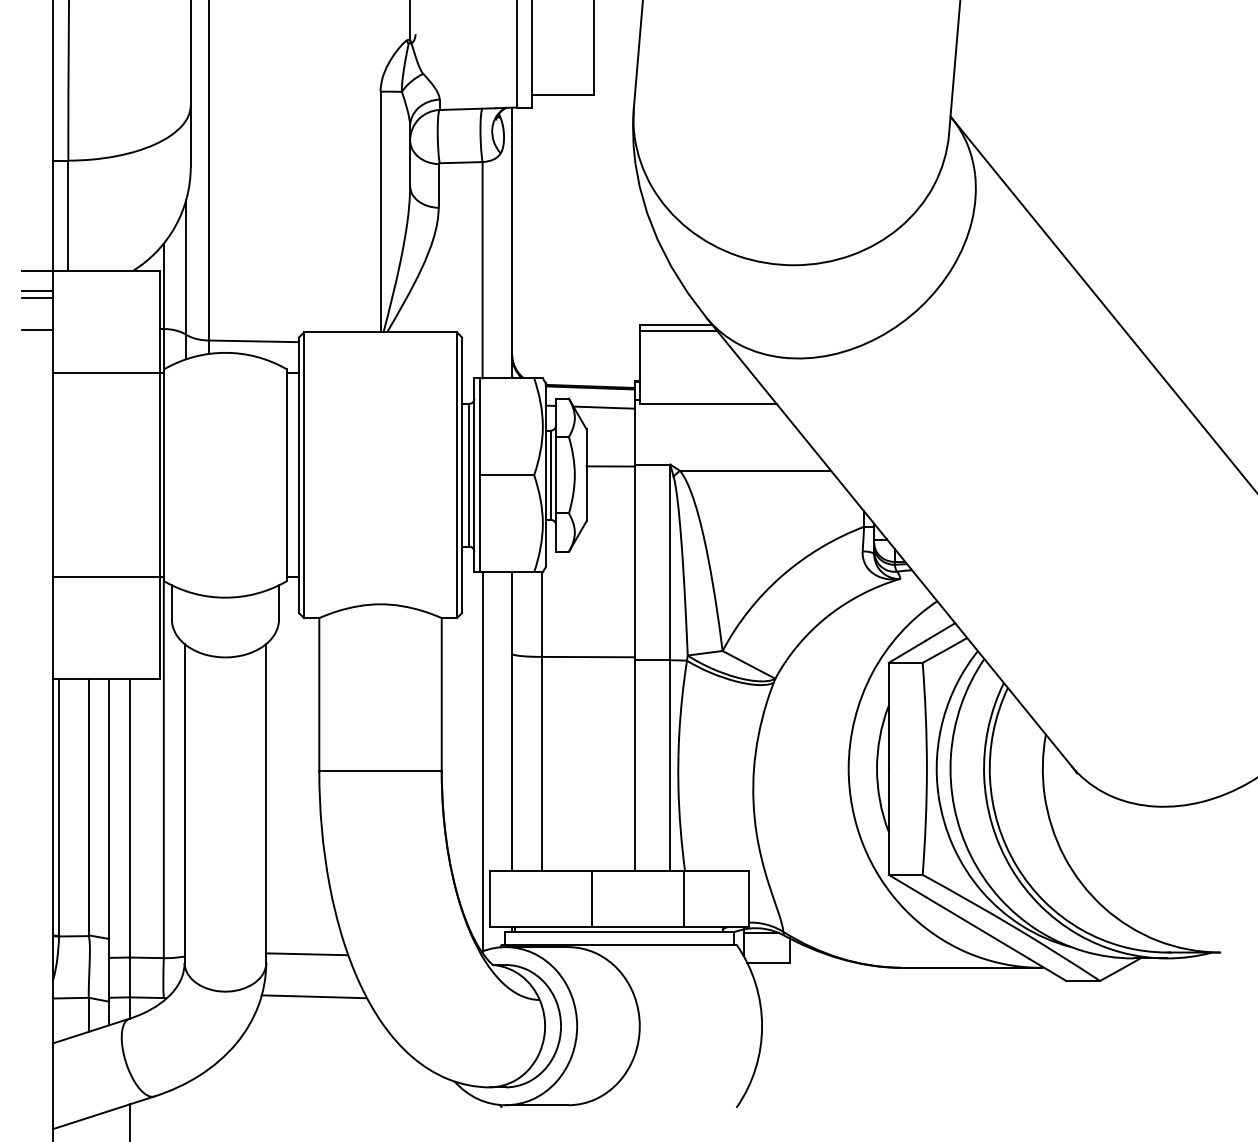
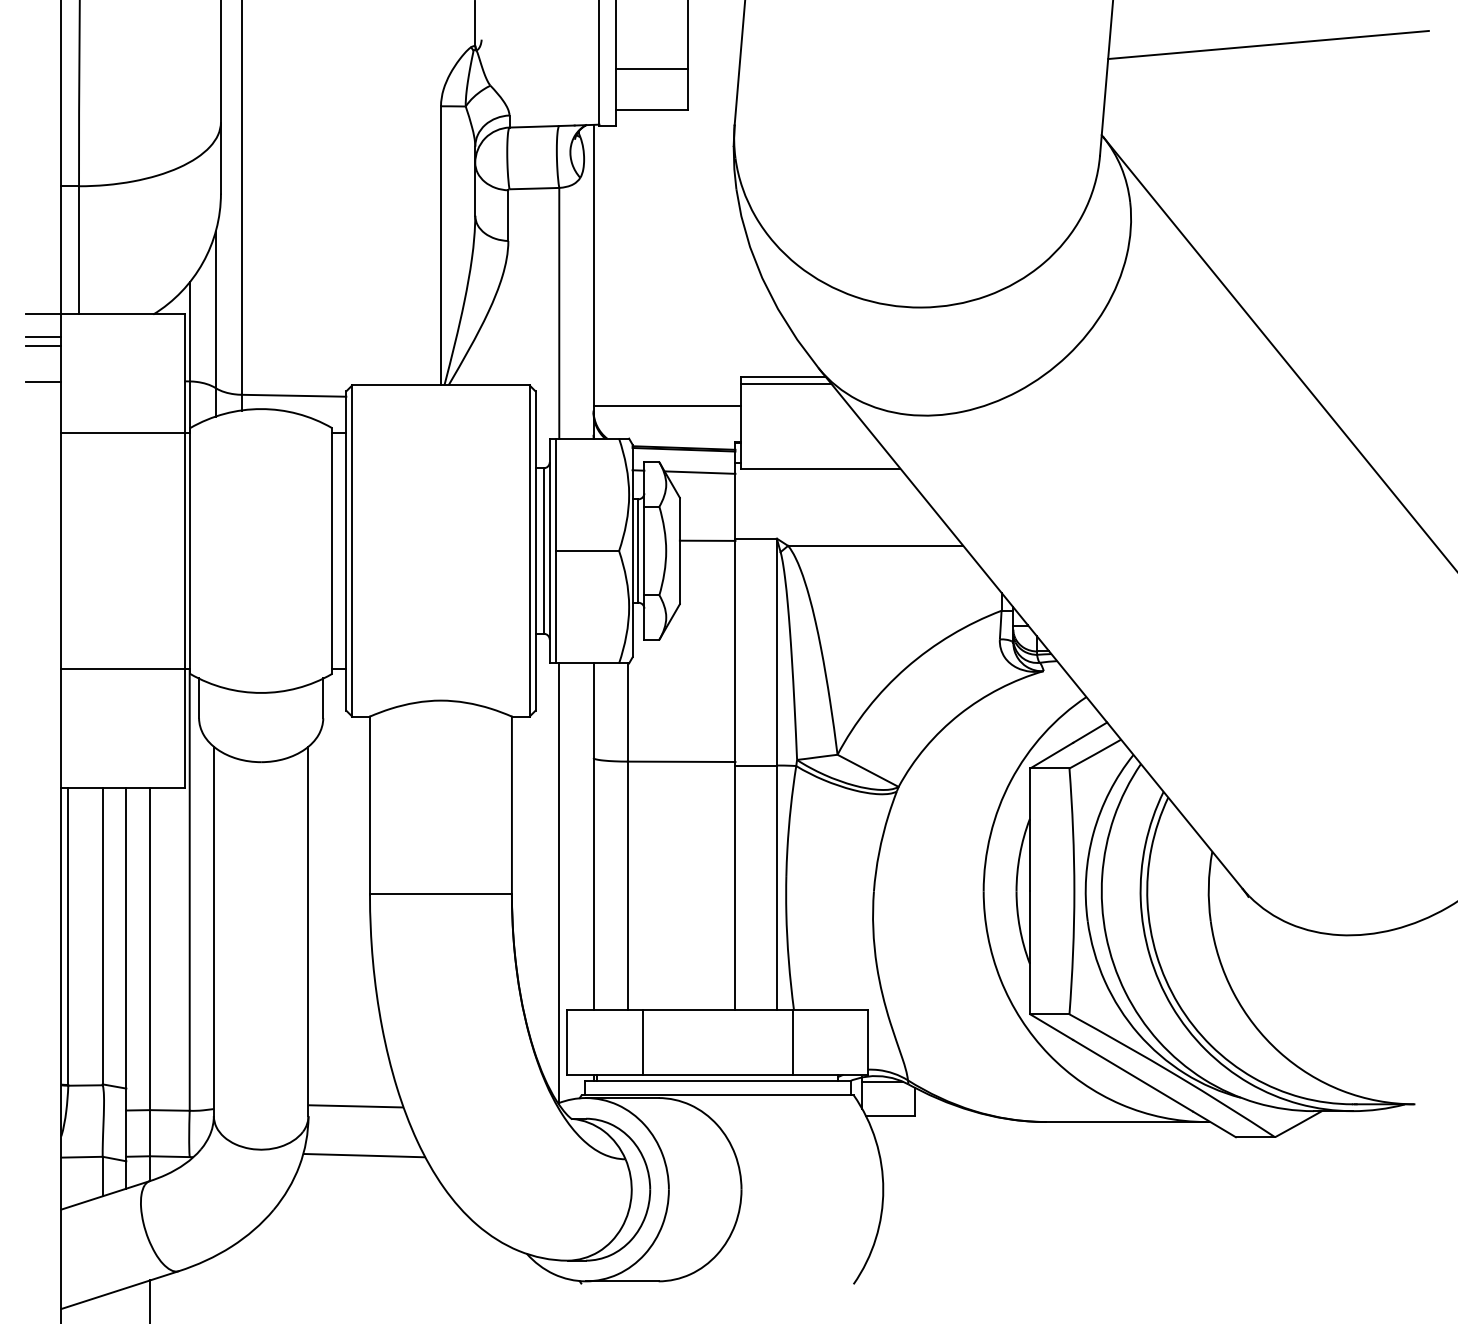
line: (1094, 38) -> (1268, 44), added
line: (562, 59) -> (651, 69), added
line: (575, 349) -> (666, 405), added
line: (592, 899) -> (642, 1042), moved

